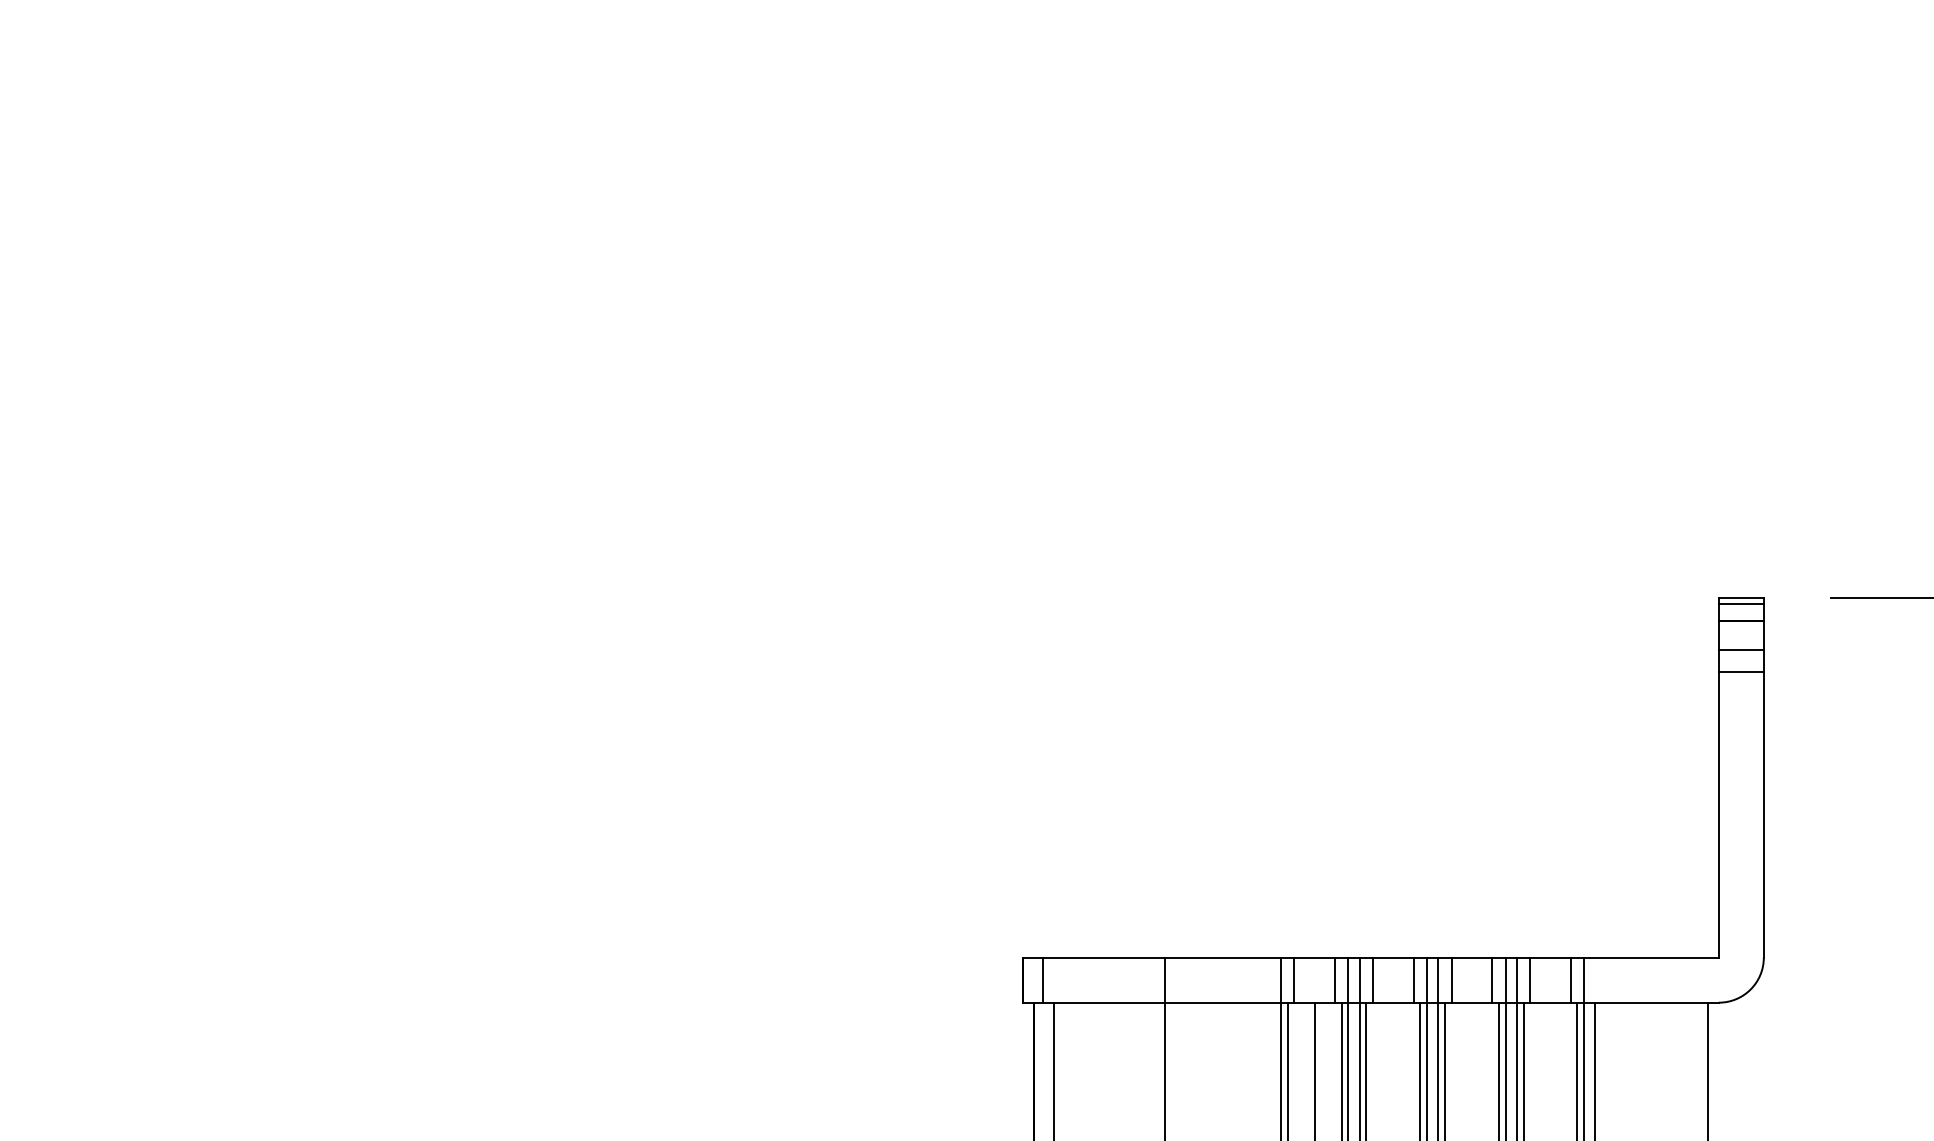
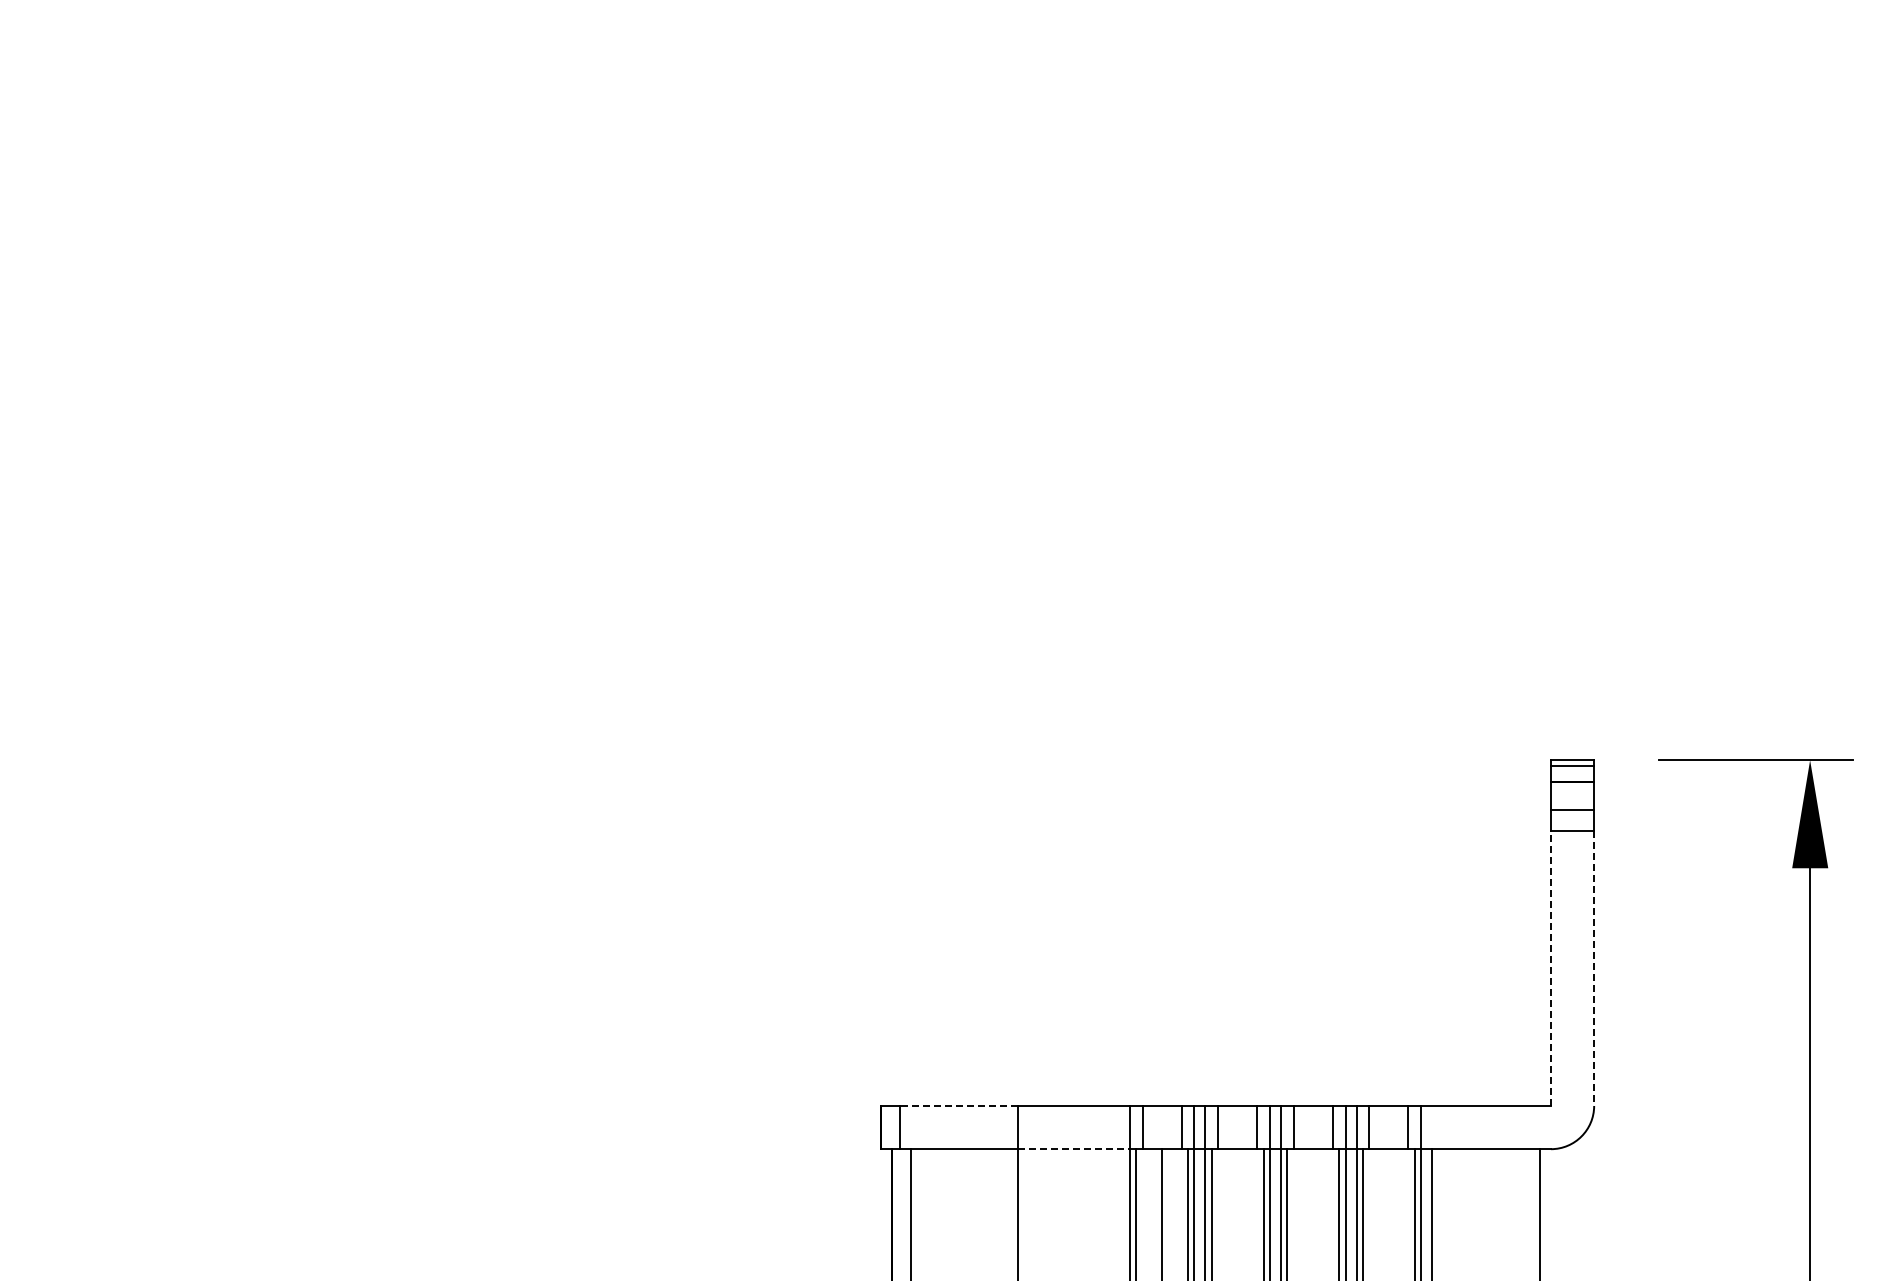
line: (1718, 814) -> (1550, 968), solid -> dashed
line: (1764, 815) -> (1594, 969), solid -> dashed
line: (1104, 957) -> (959, 1105), solid -> dashed
line: (1222, 1003) -> (1073, 1149), solid -> dashed

